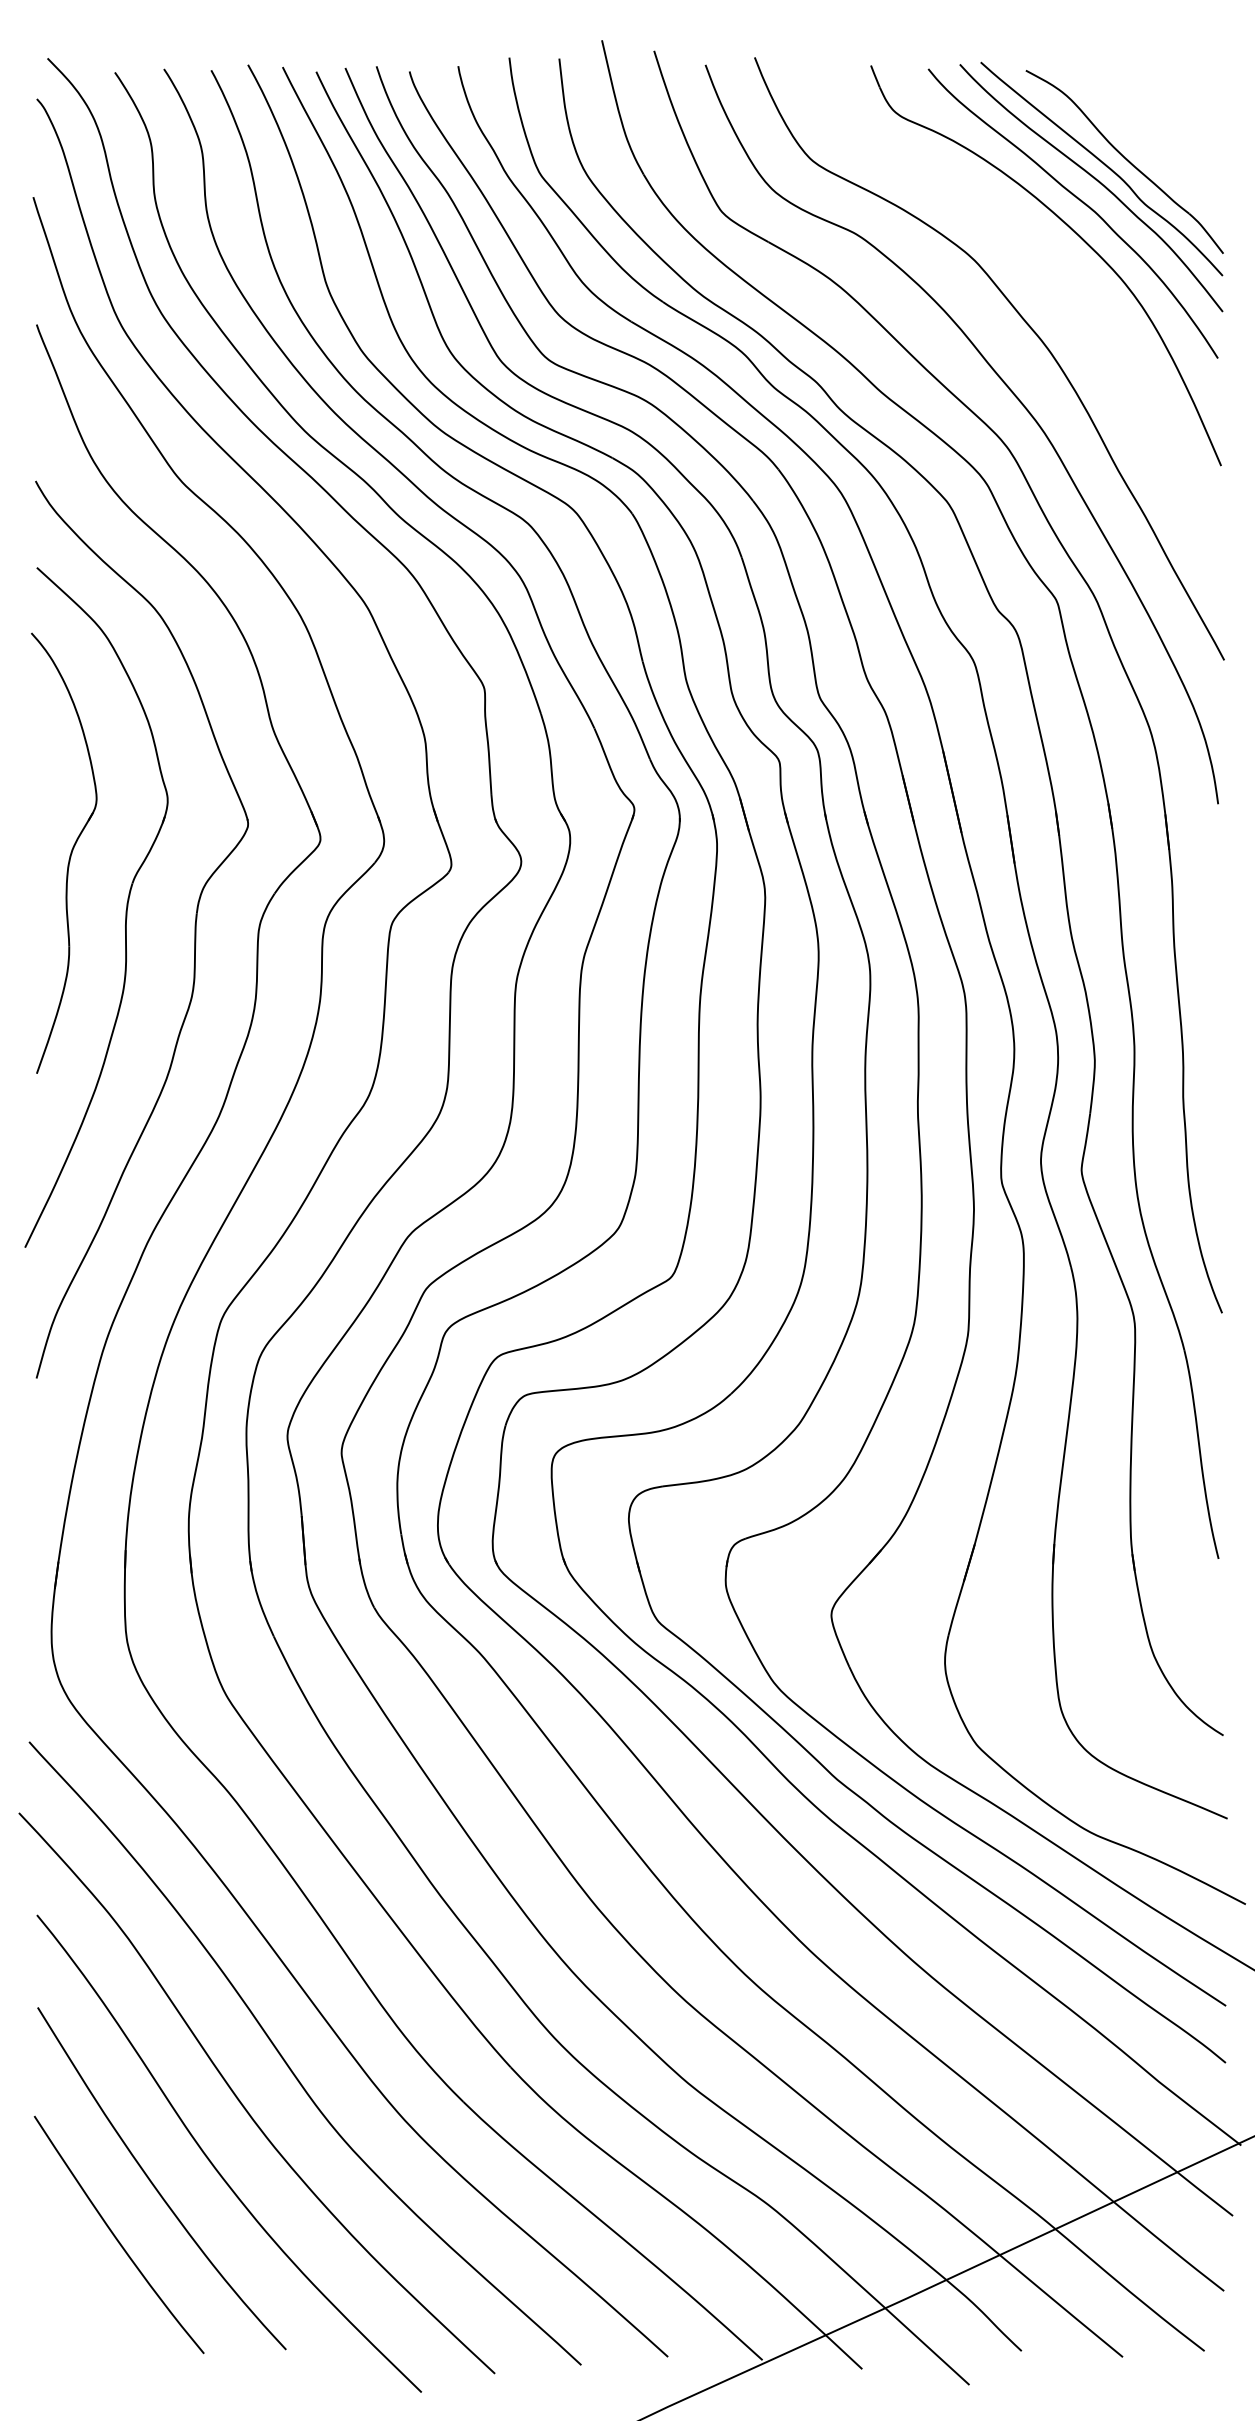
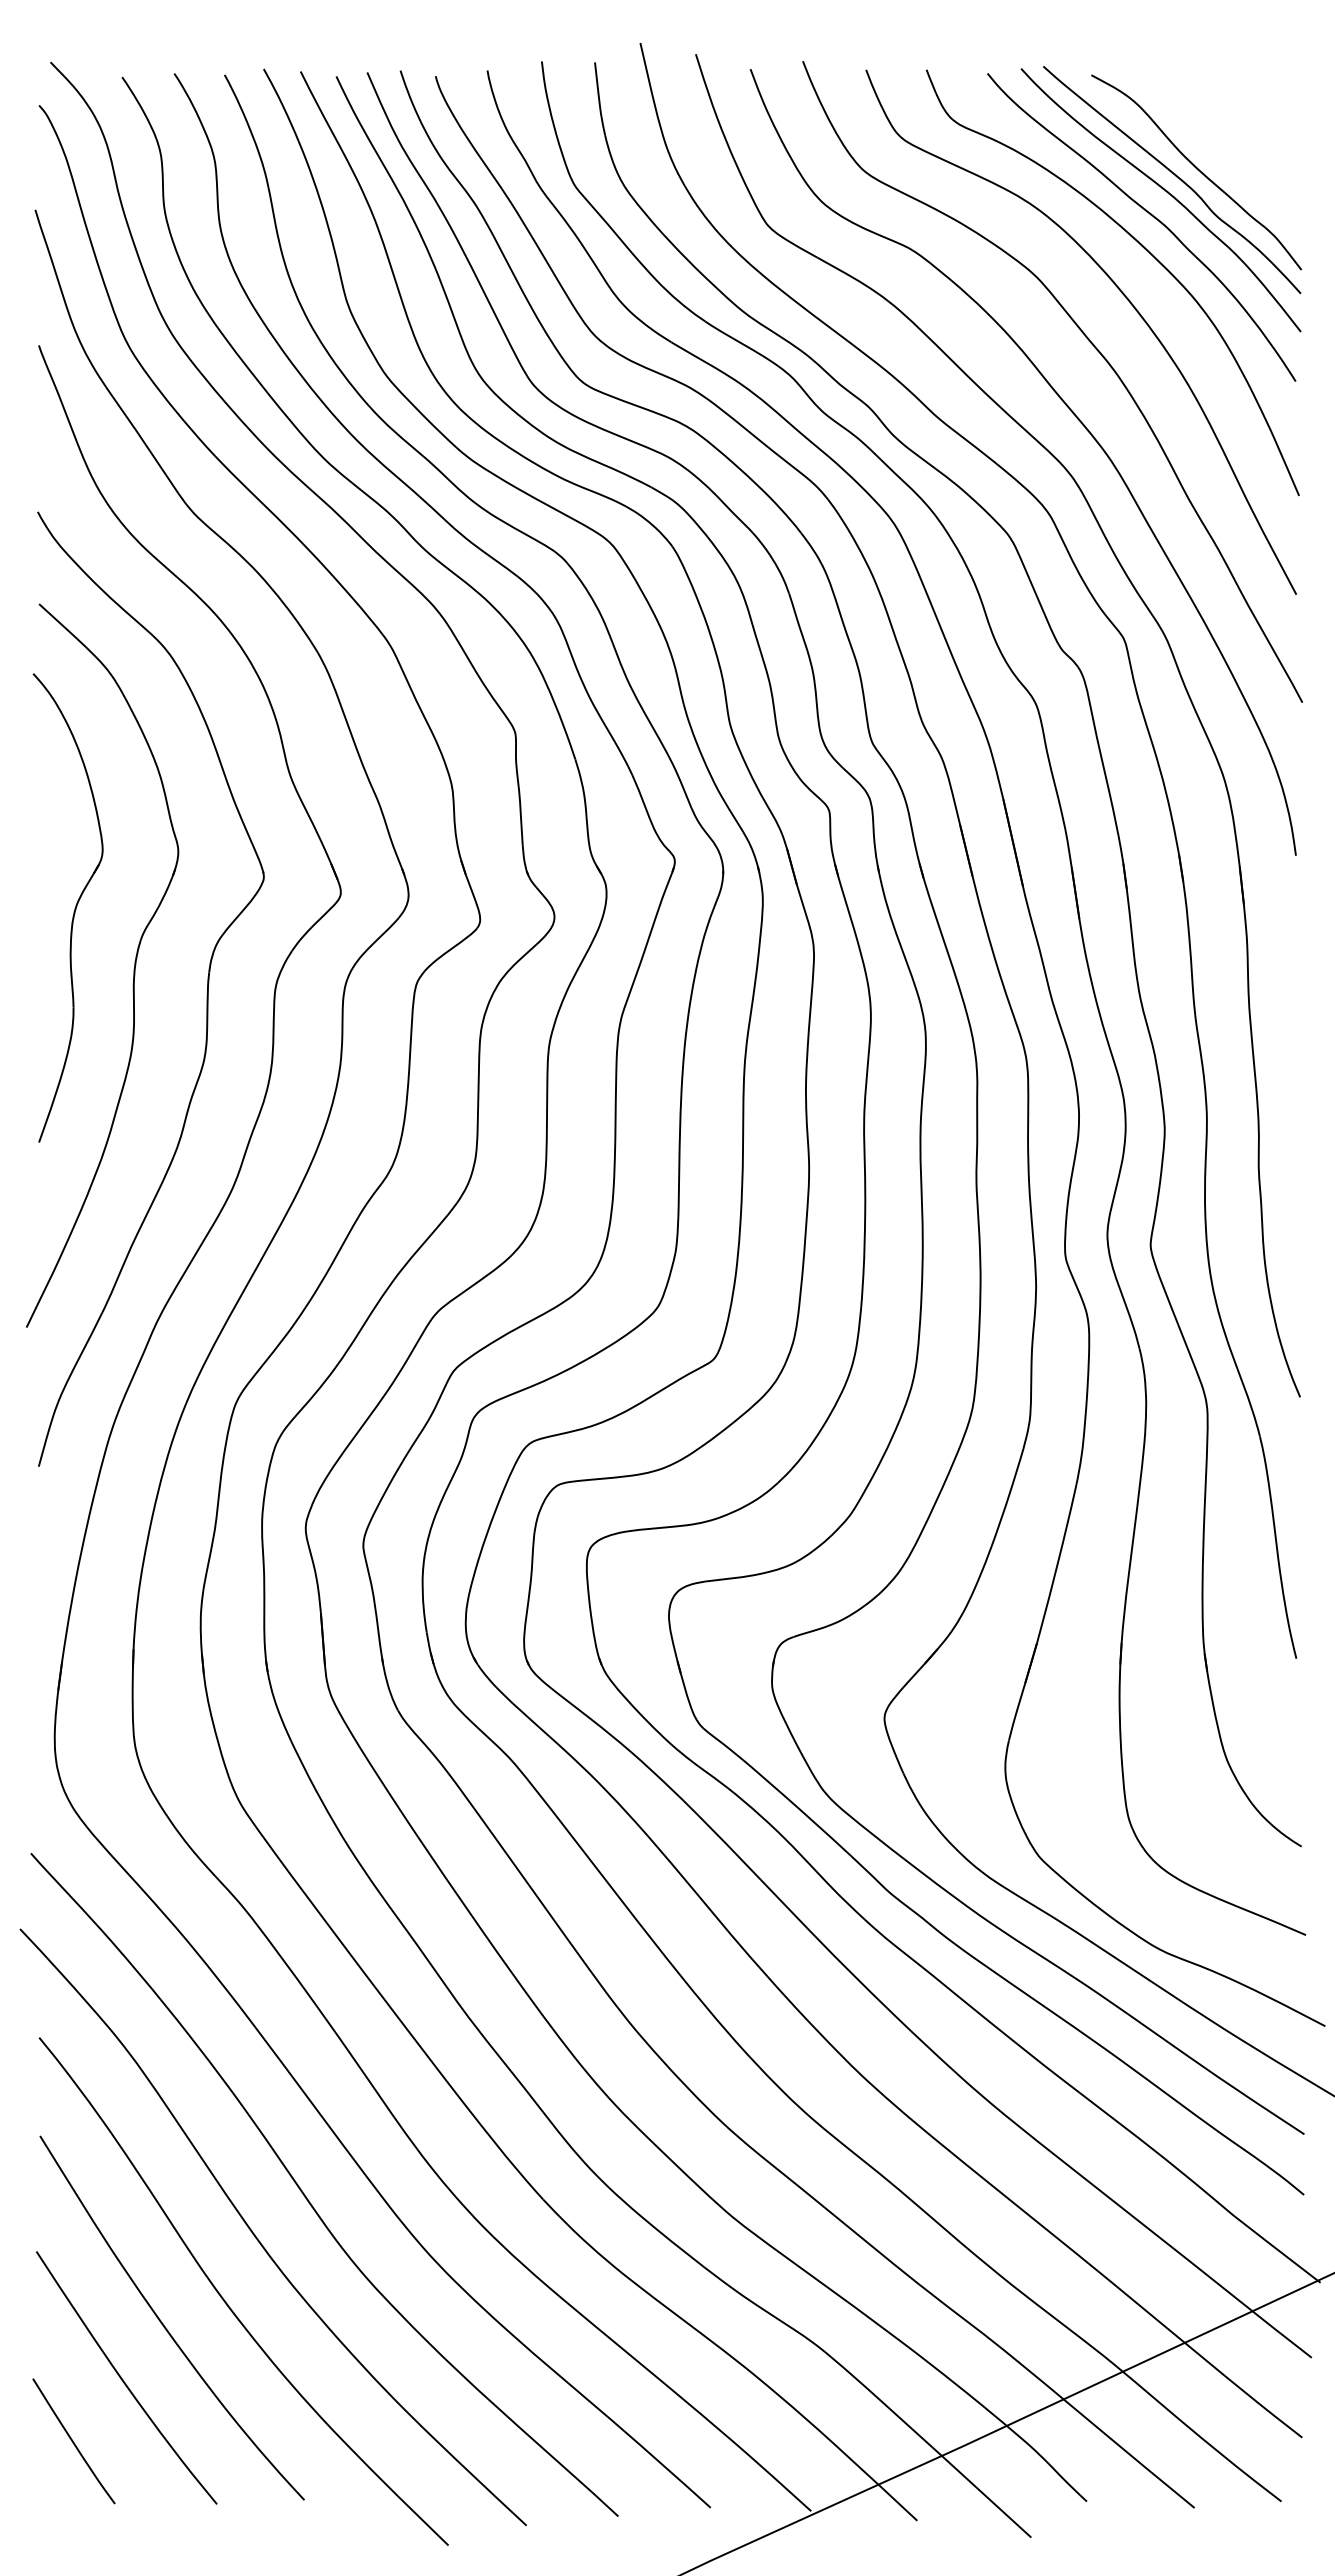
curve: (1054, 275) -> (1121, 293), added
curve: (69, 2294) -> (73, 2441), added

